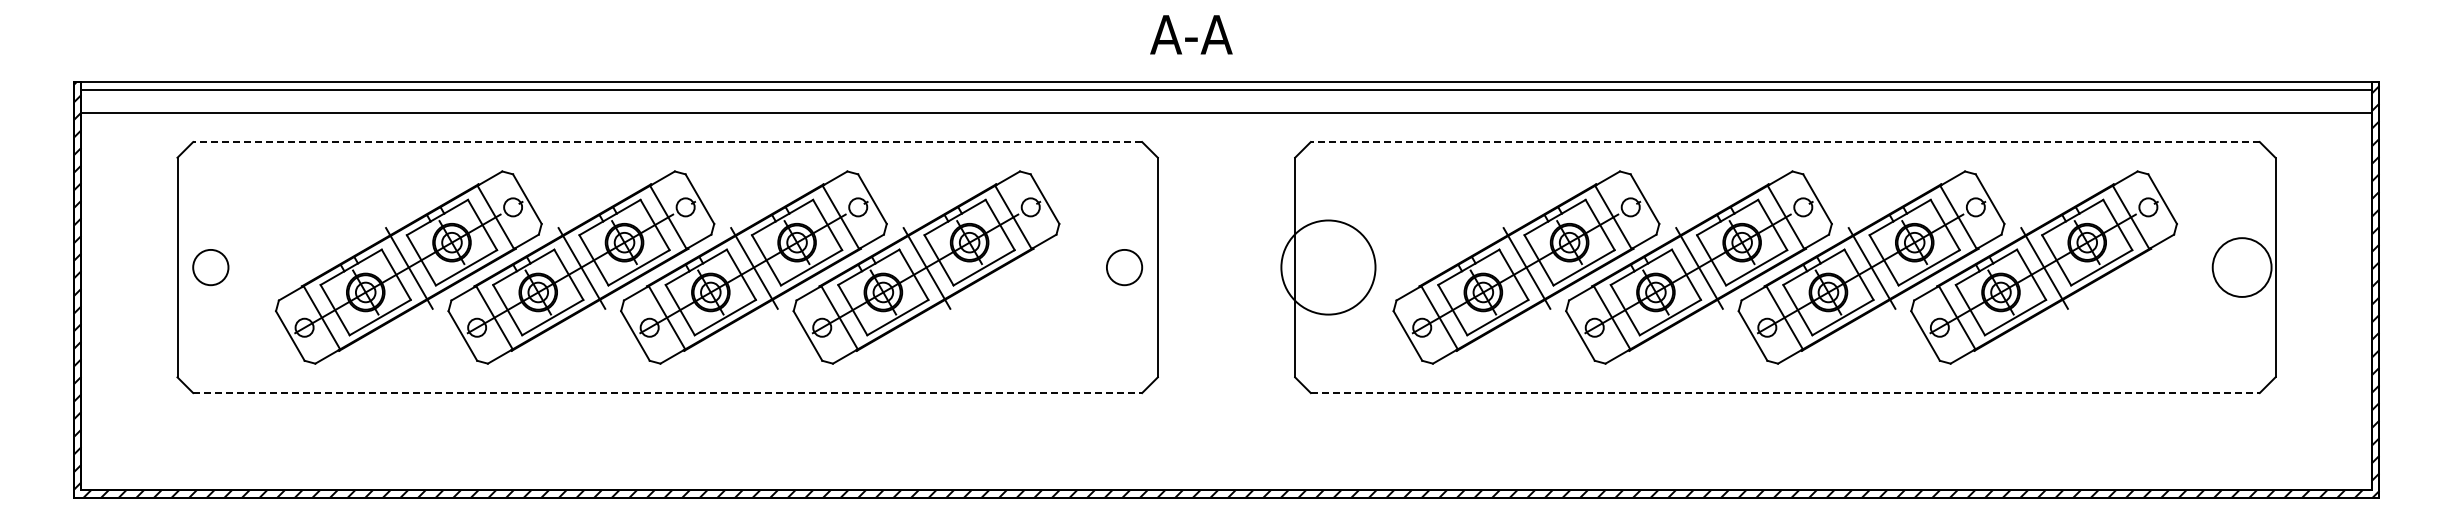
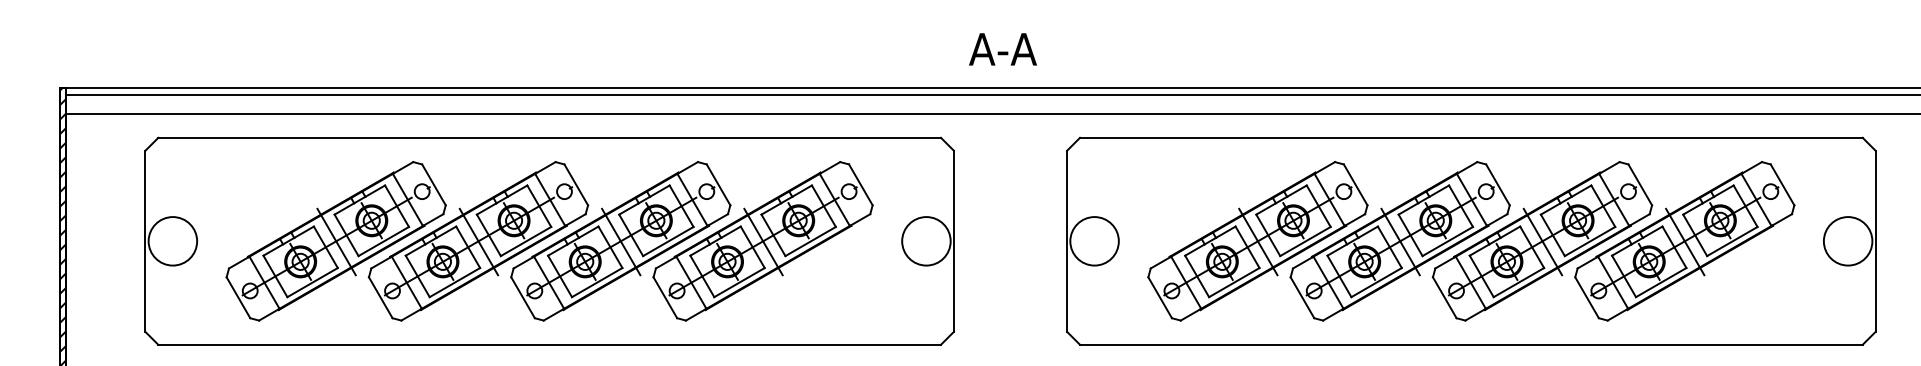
text: (1191, 34) -> (1003, 49), moved
line: (667, 142) -> (549, 138), dashed -> solid
line: (1784, 142) -> (1470, 138), dashed -> solid
circle: (210, 267) -> (172, 241), size x1.67
circle: (1124, 267) -> (926, 241), size x1.67
circle: (1328, 267) -> (1094, 241), size x0.62
line: (668, 393) -> (550, 345), dashed -> solid
line: (1785, 393) -> (1471, 345), dashed -> solid

